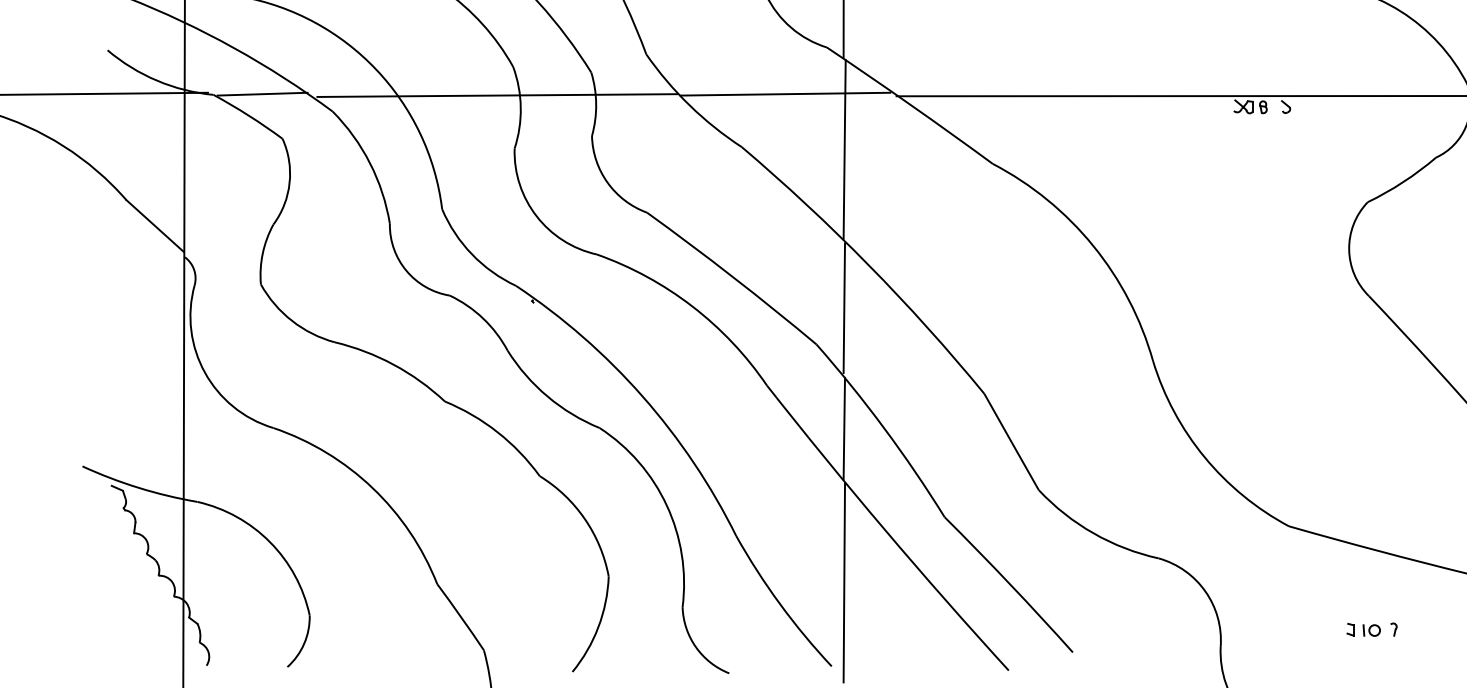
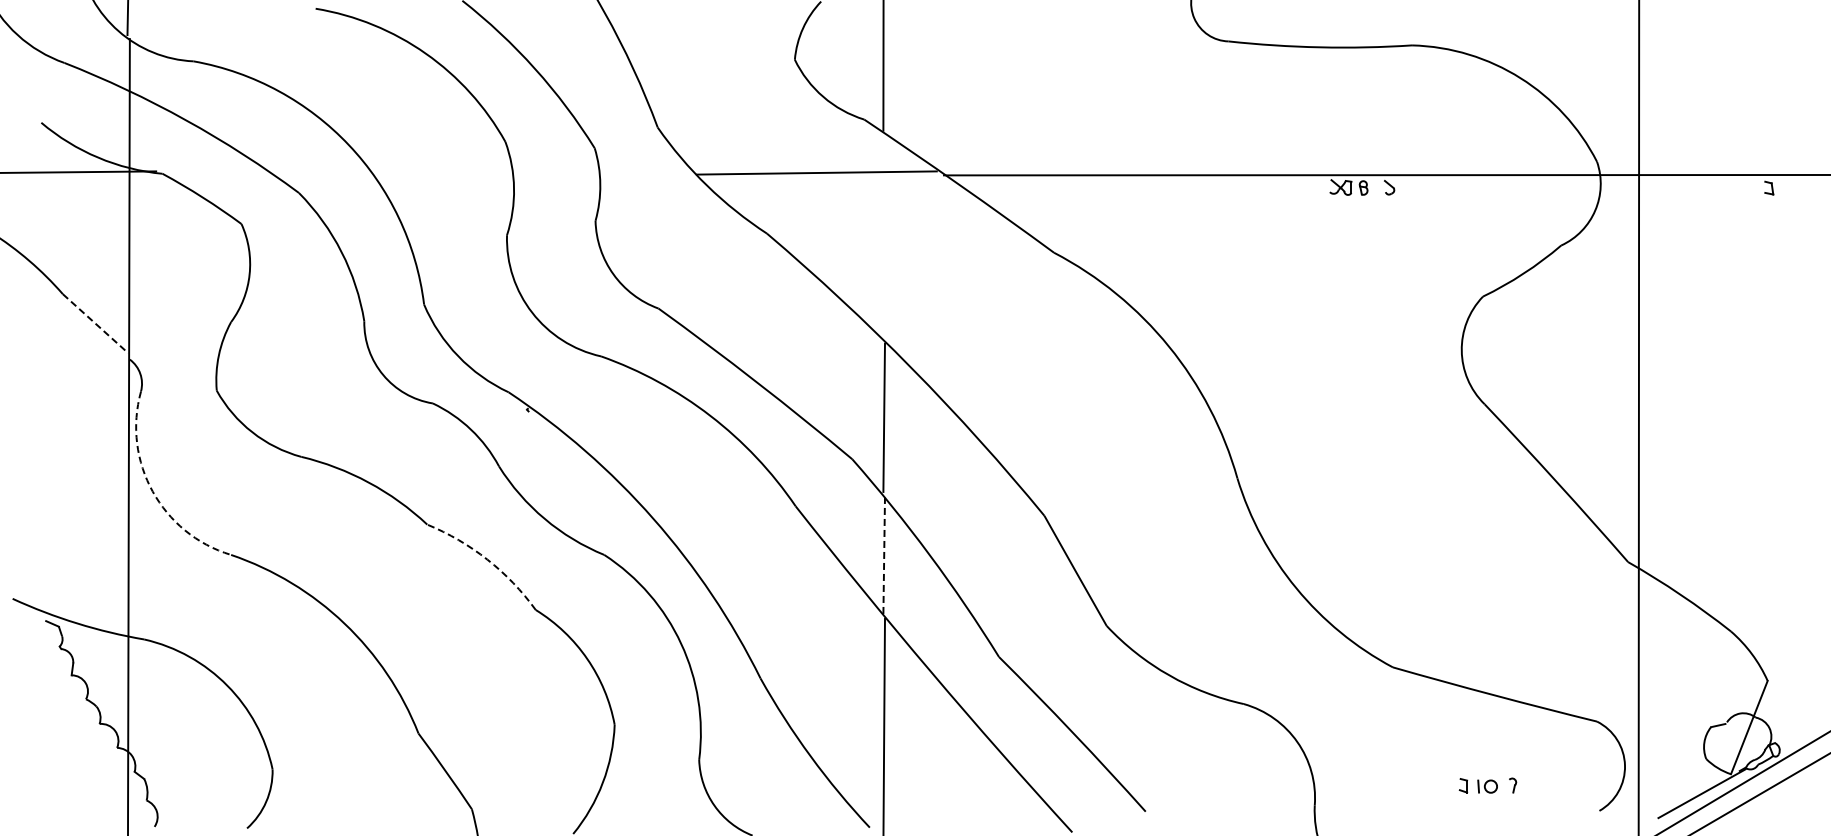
line: (262, 93) -> (218, 172), removed
line: (496, 95) -> (486, 174), removed
line: (844, 148) -> (884, 235), removed
line: (154, 226) -> (95, 324), solid -> dashed
arc: (204, 372) -> (152, 491), solid -> dashed
line: (844, 428) -> (884, 555), solid -> dashed
arc: (497, 432) -> (487, 559), solid -> dashed

